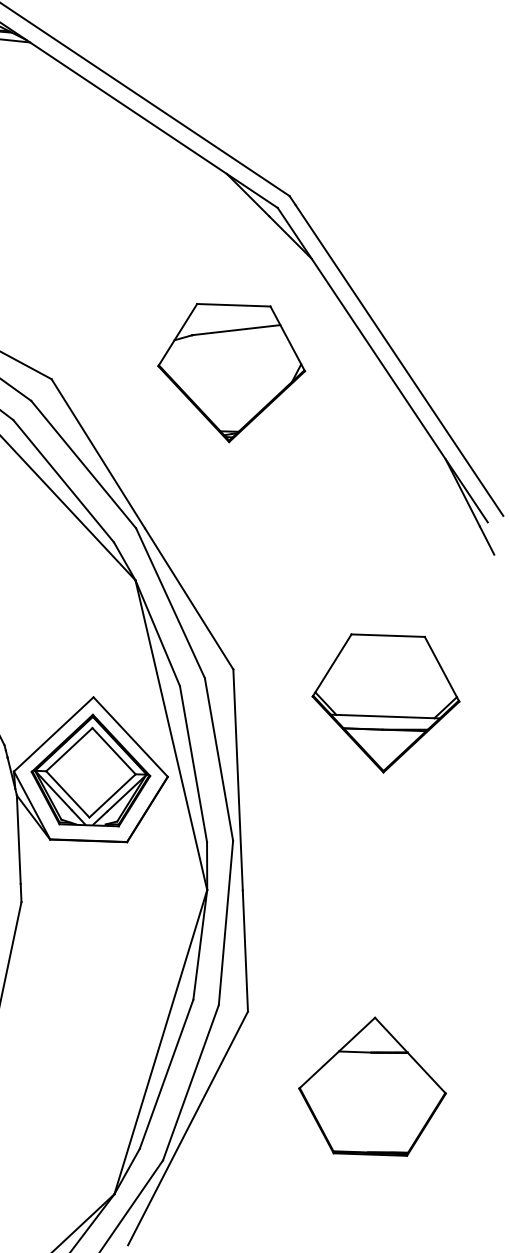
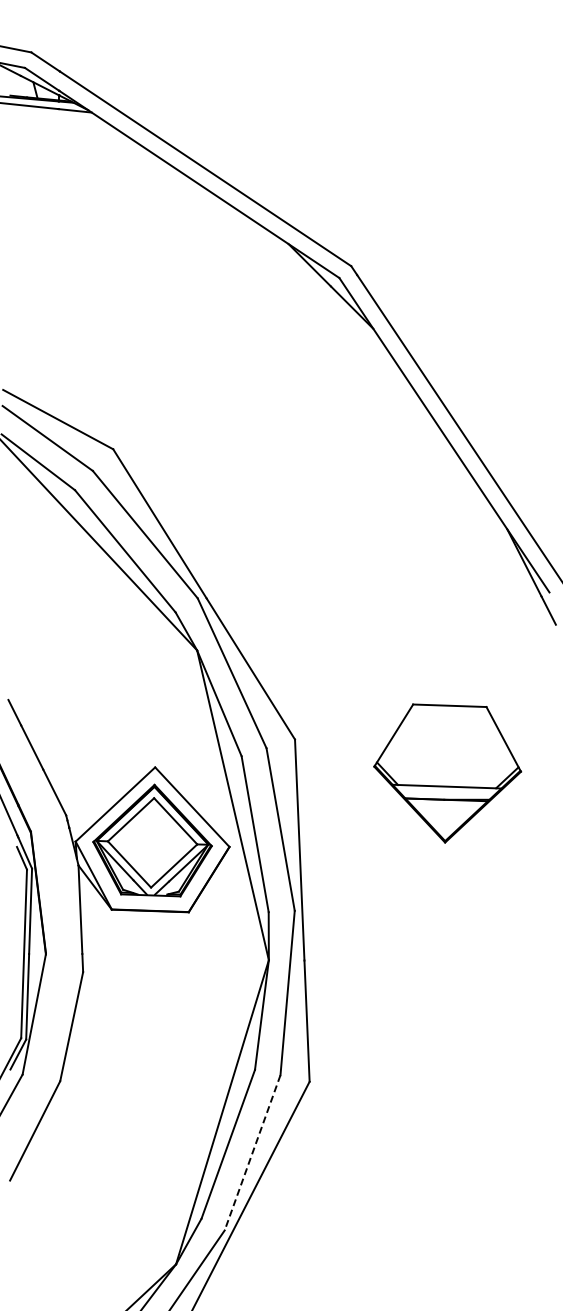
part: (230, 373) -> (292, 443), removed
line: (190, 1083) -> (252, 1153), solid -> dashed
part: (371, 1086) -> (433, 1156), removed

